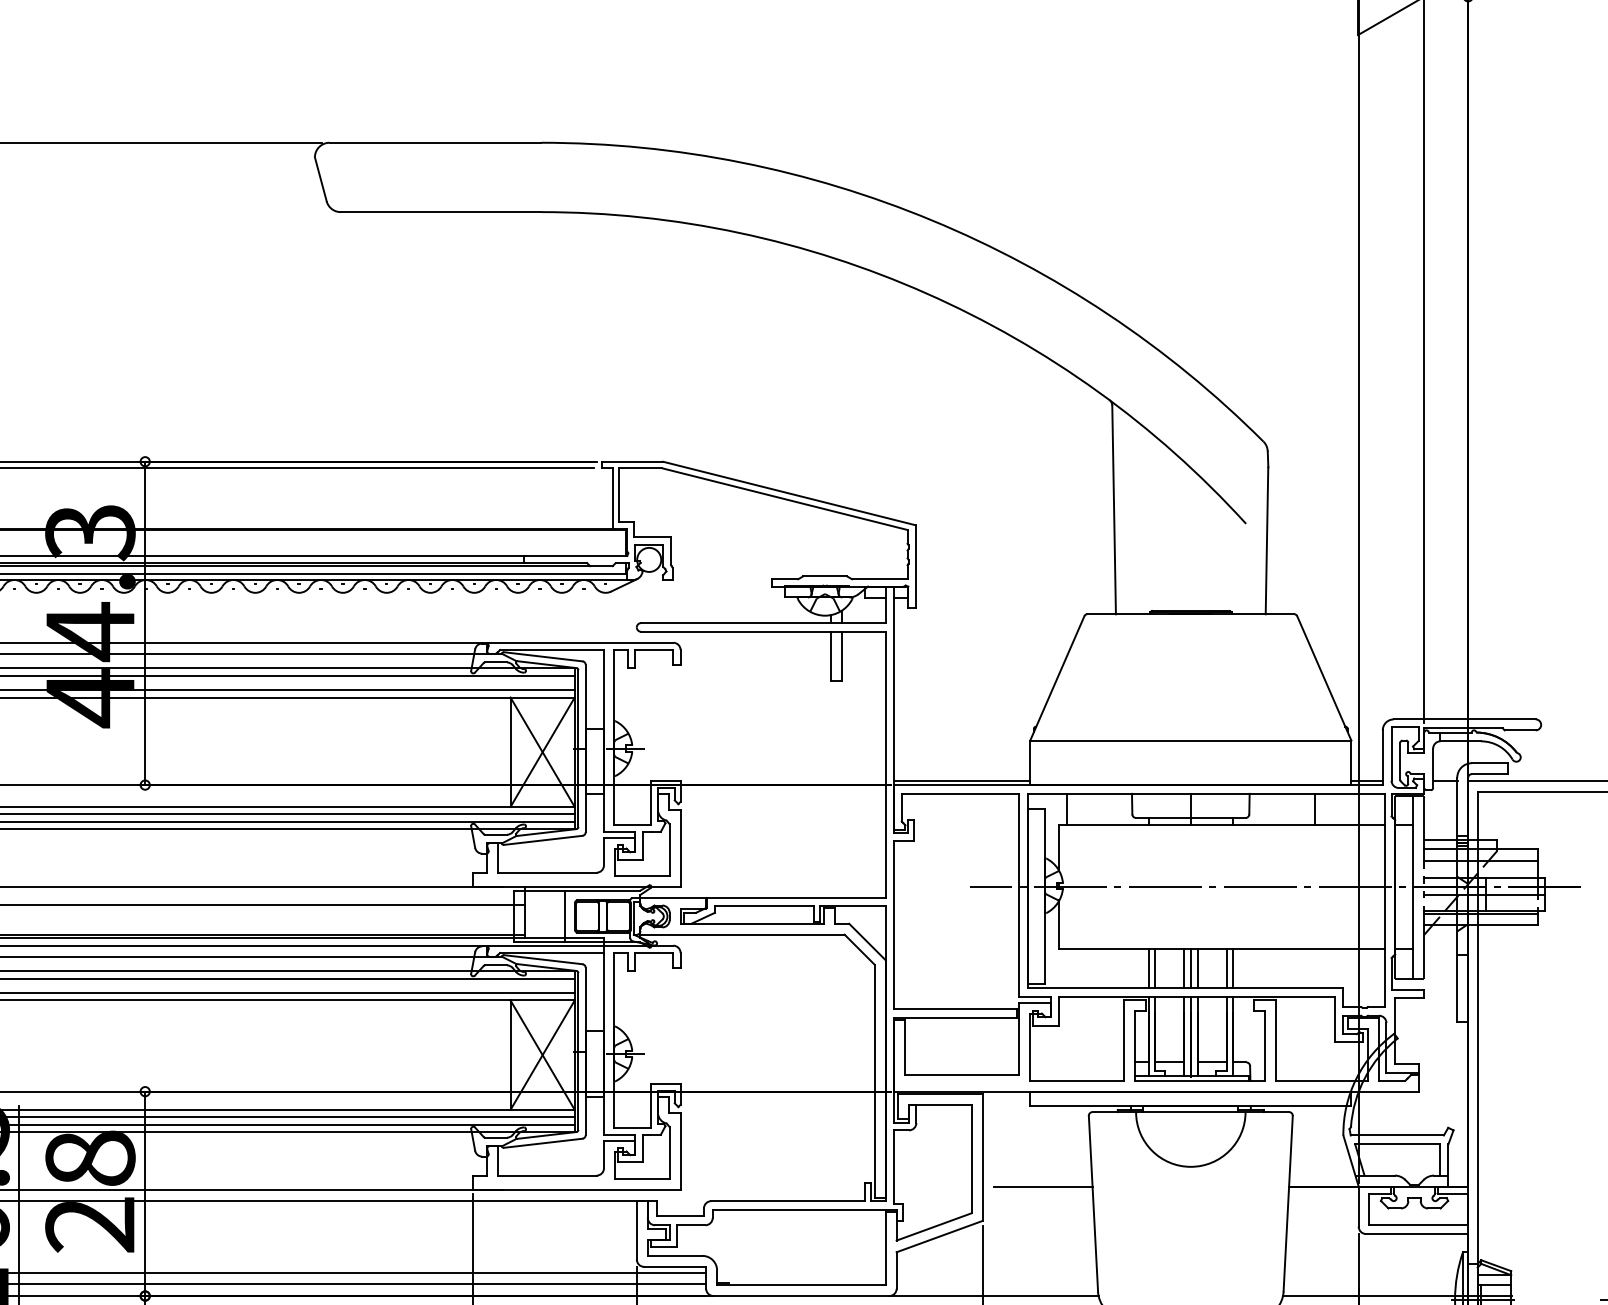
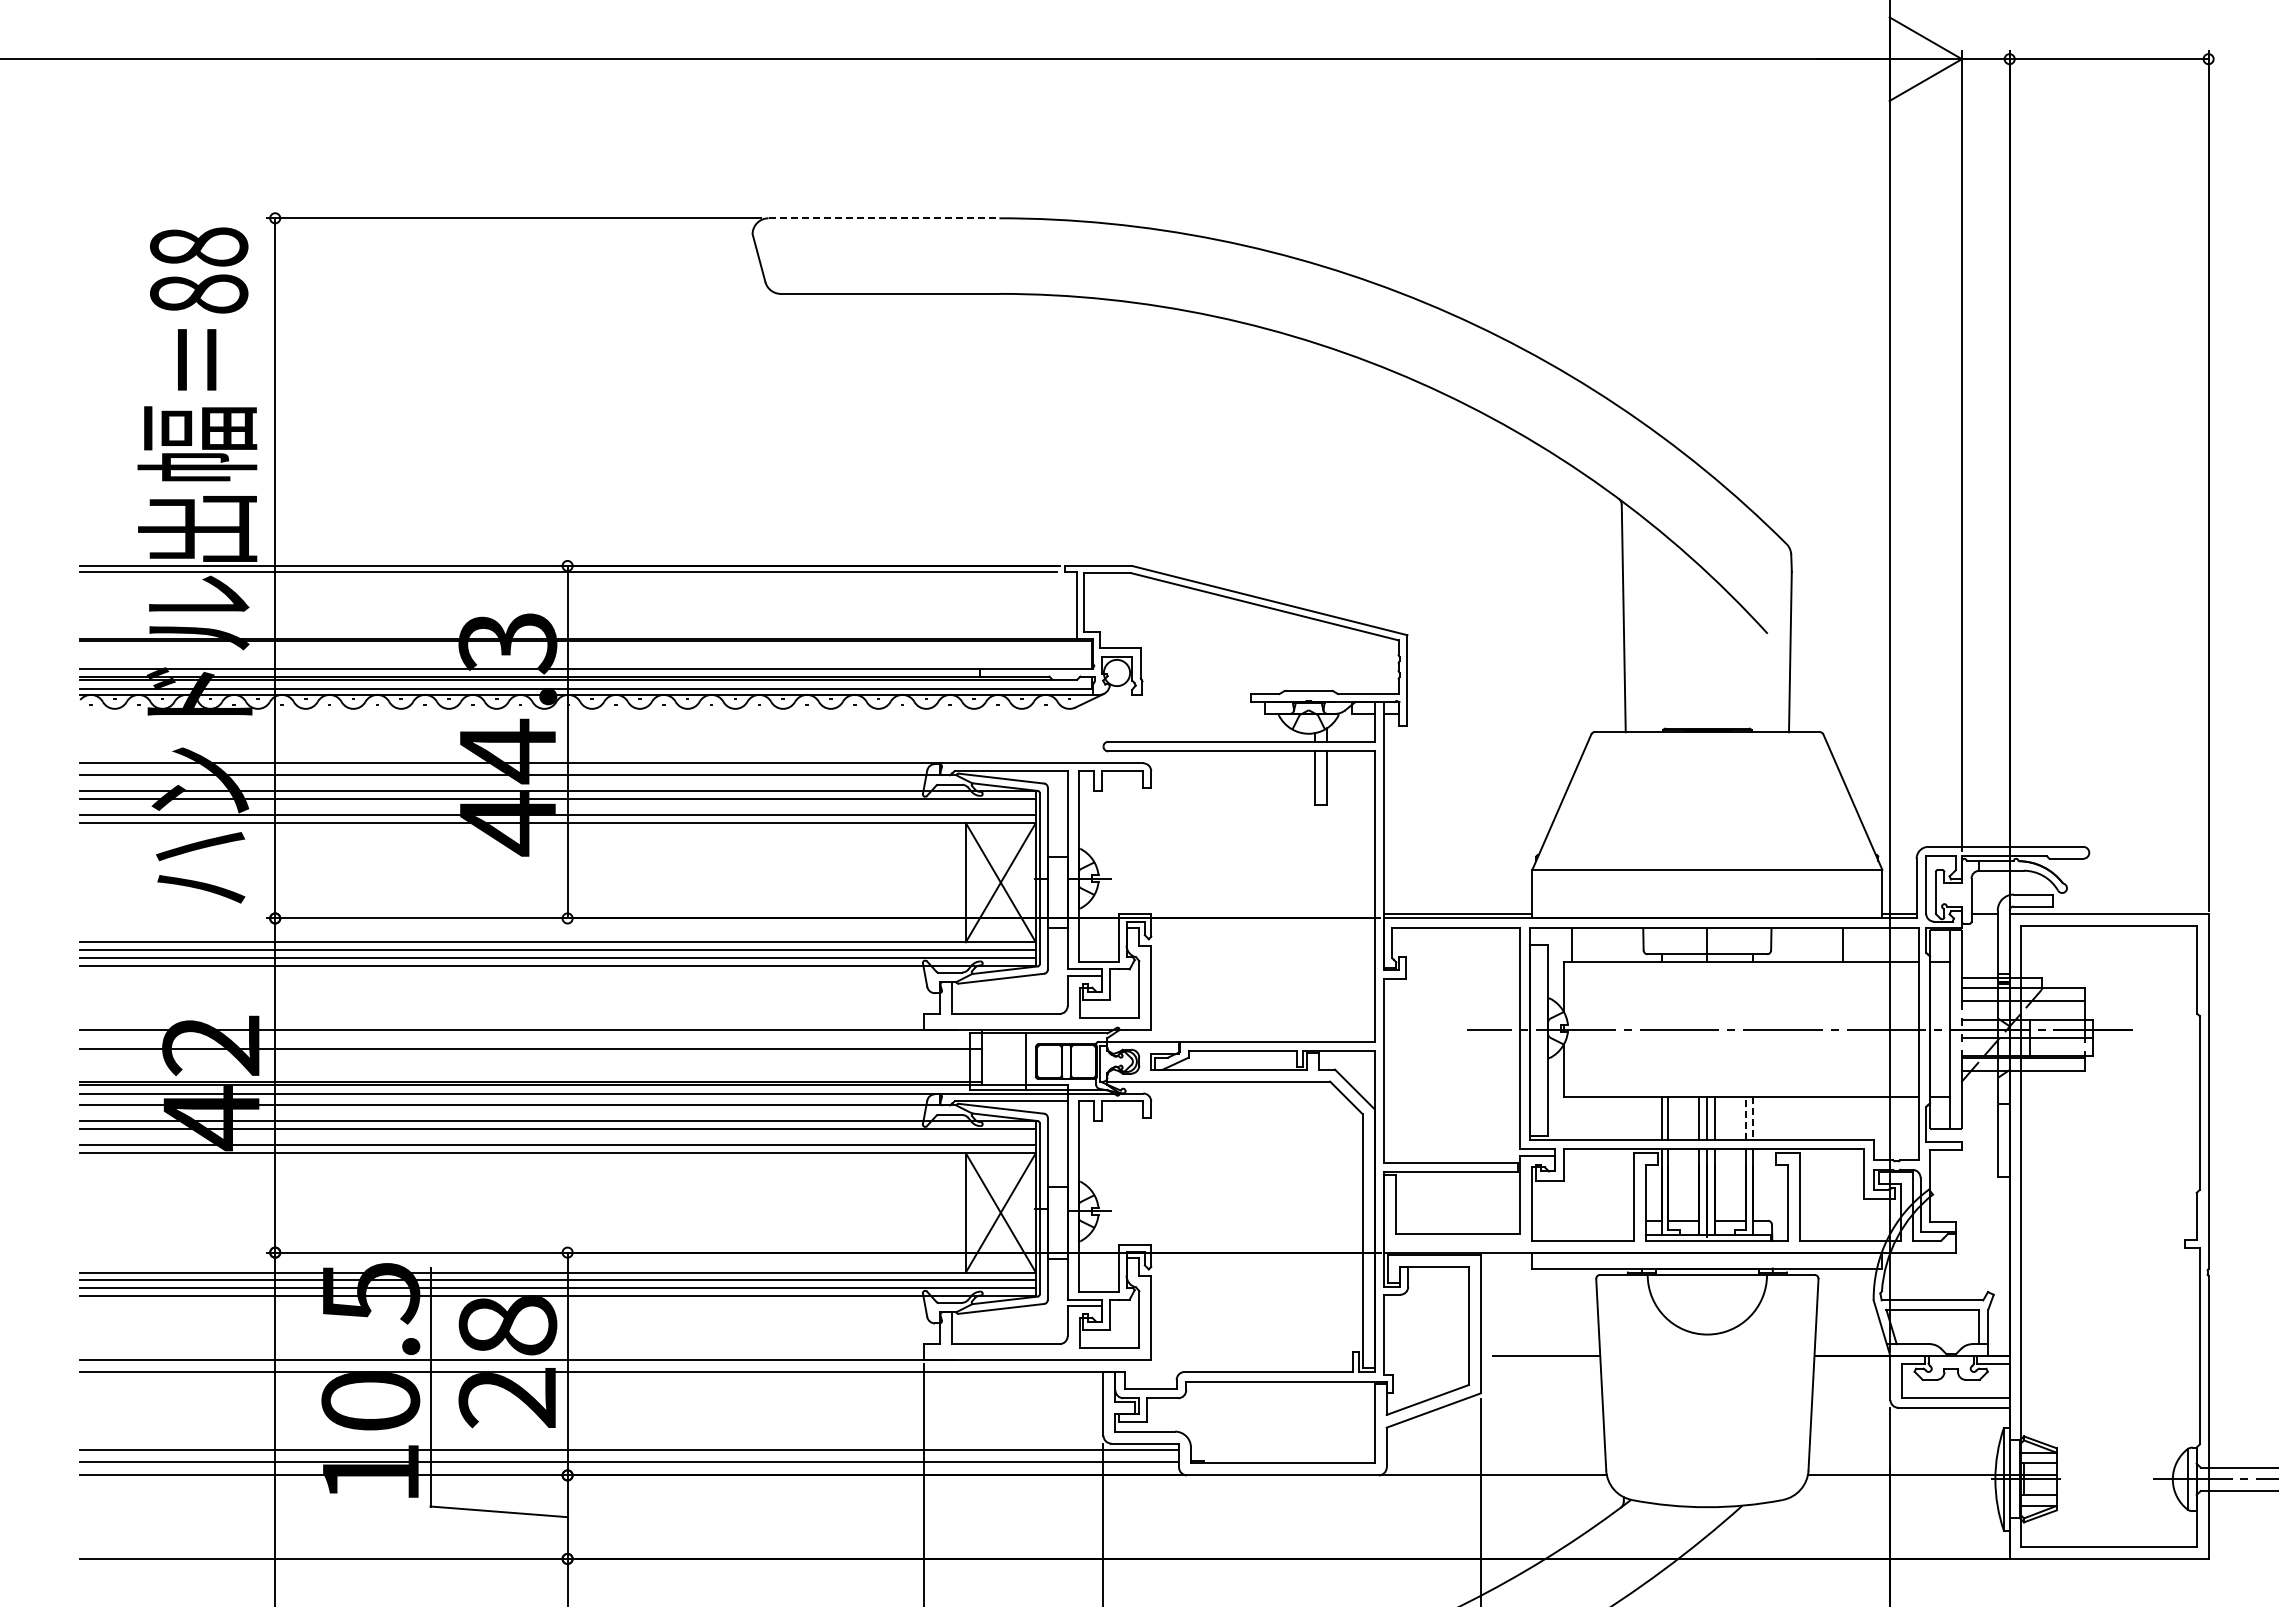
line: (435, 142) -> (884, 218), solid -> dashed
line: (1226, 968) -> (1746, 1118), solid -> dashed
line: (1232, 969) -> (1752, 1119), solid -> dashed

